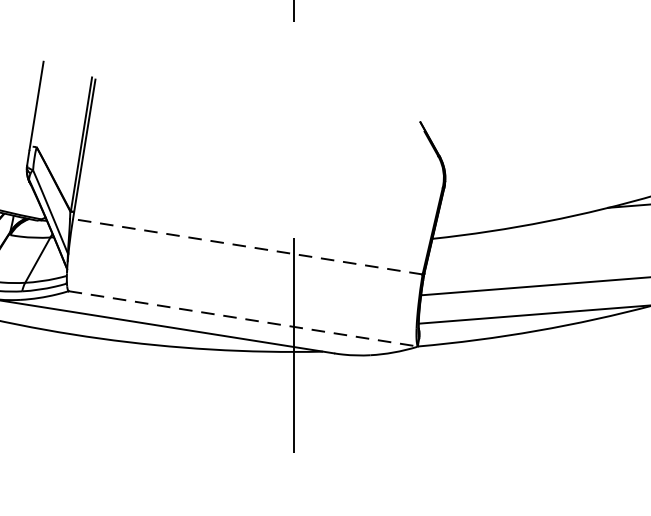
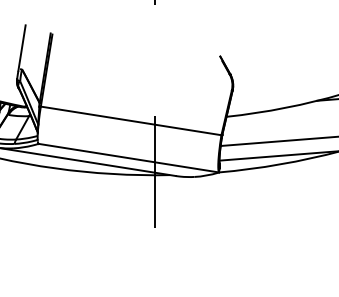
line: (246, 245) -> (130, 120), dashed -> solid
line: (244, 319) -> (129, 158), dashed -> solid

